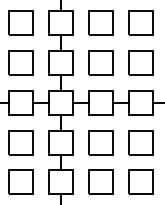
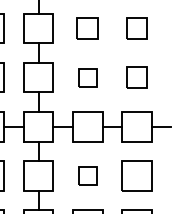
part: (100, 22) -> (87, 27), size x0.7
part: (140, 22) -> (136, 27), size x0.7
part: (100, 62) -> (87, 77), size x0.6
part: (140, 62) -> (136, 77), size x0.7
part: (100, 142) -> (87, 175), size x0.6

